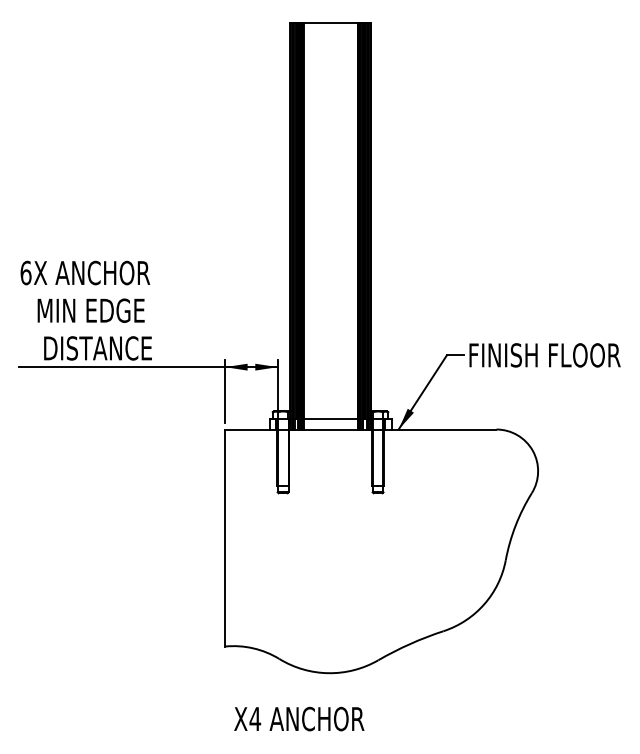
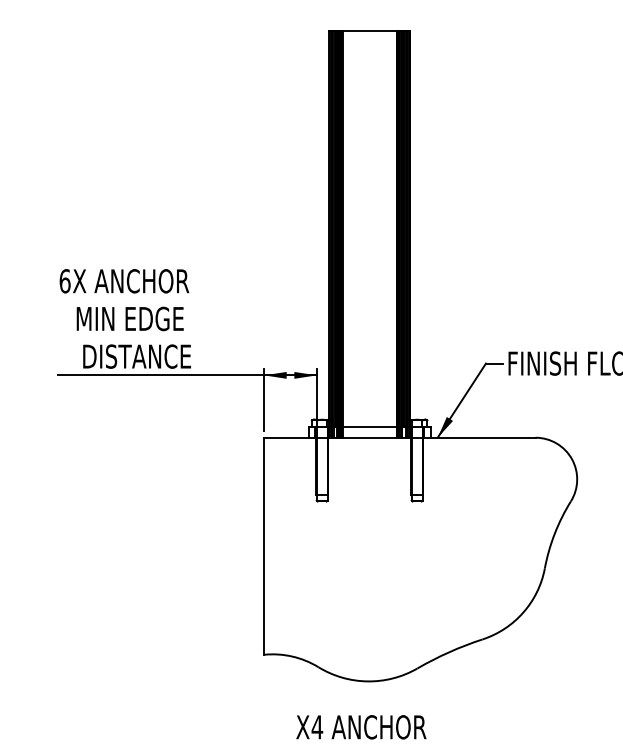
text: (299, 718) -> (361, 726), moved

